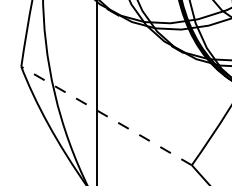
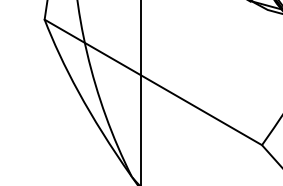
line: (106, 115) -> (153, 81), dashed -> solid

